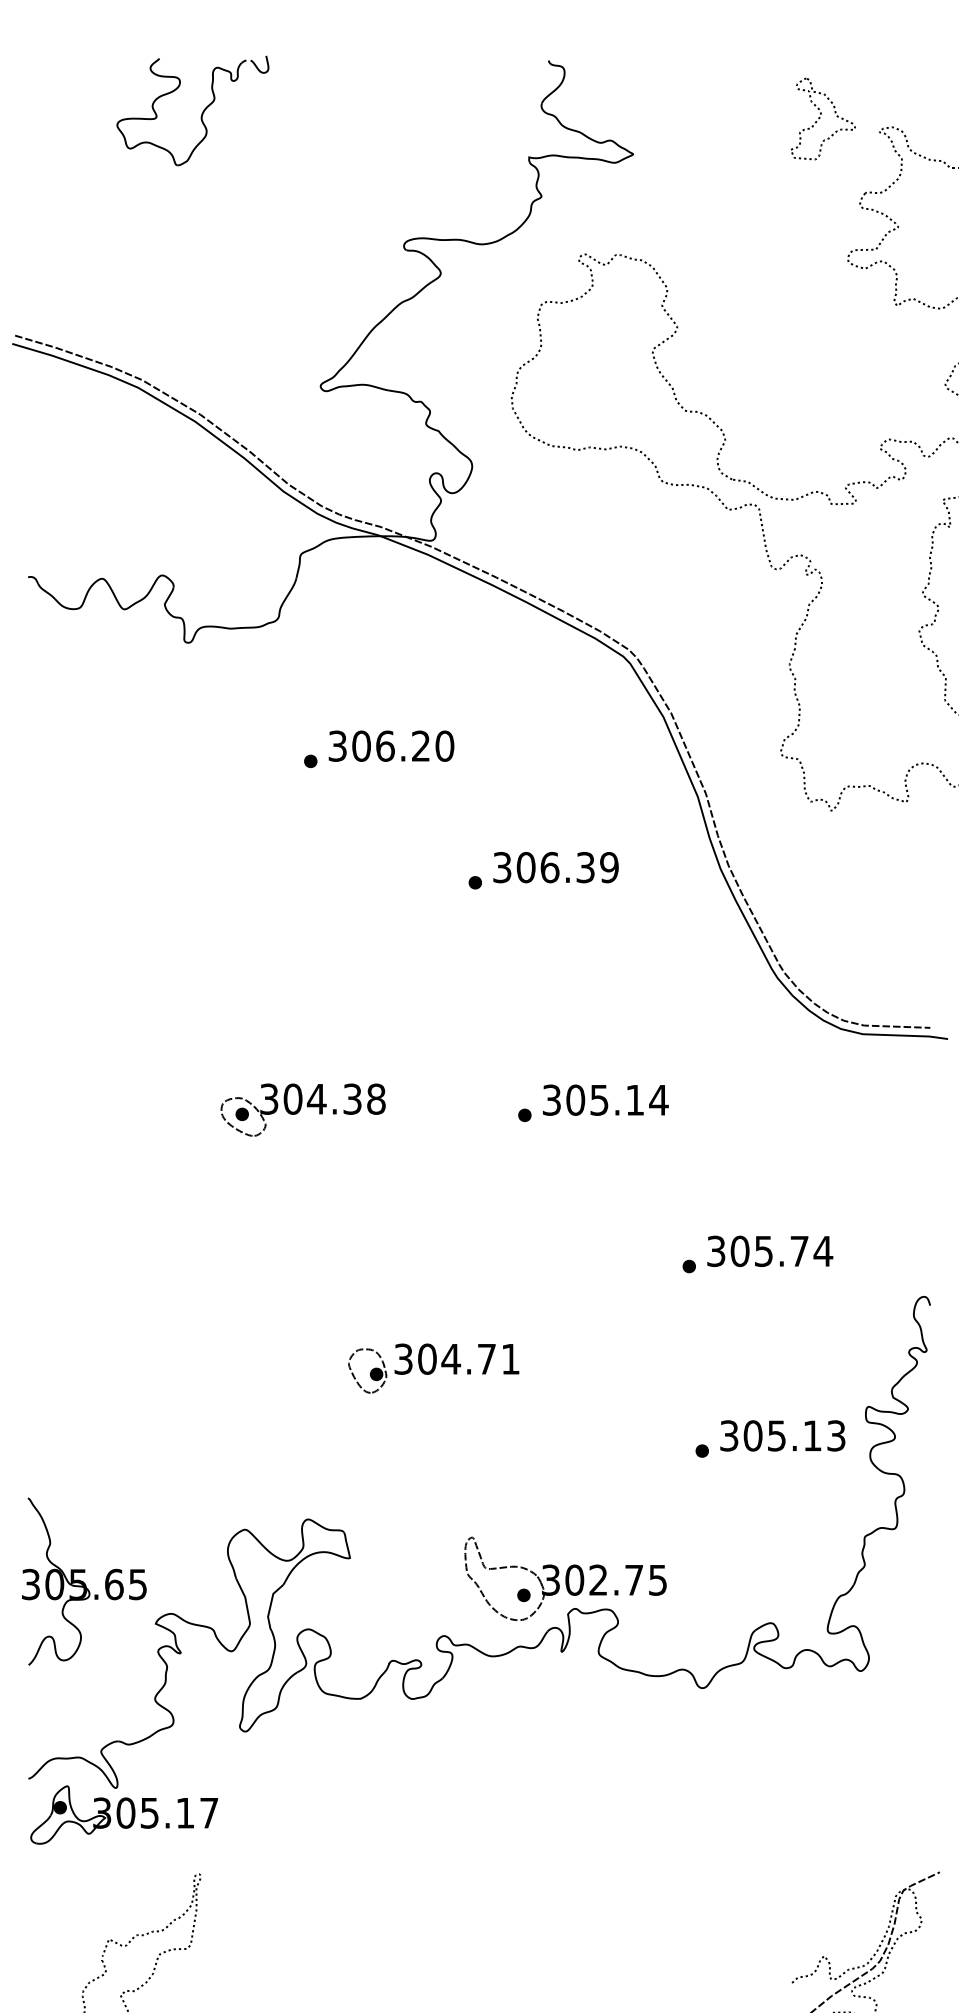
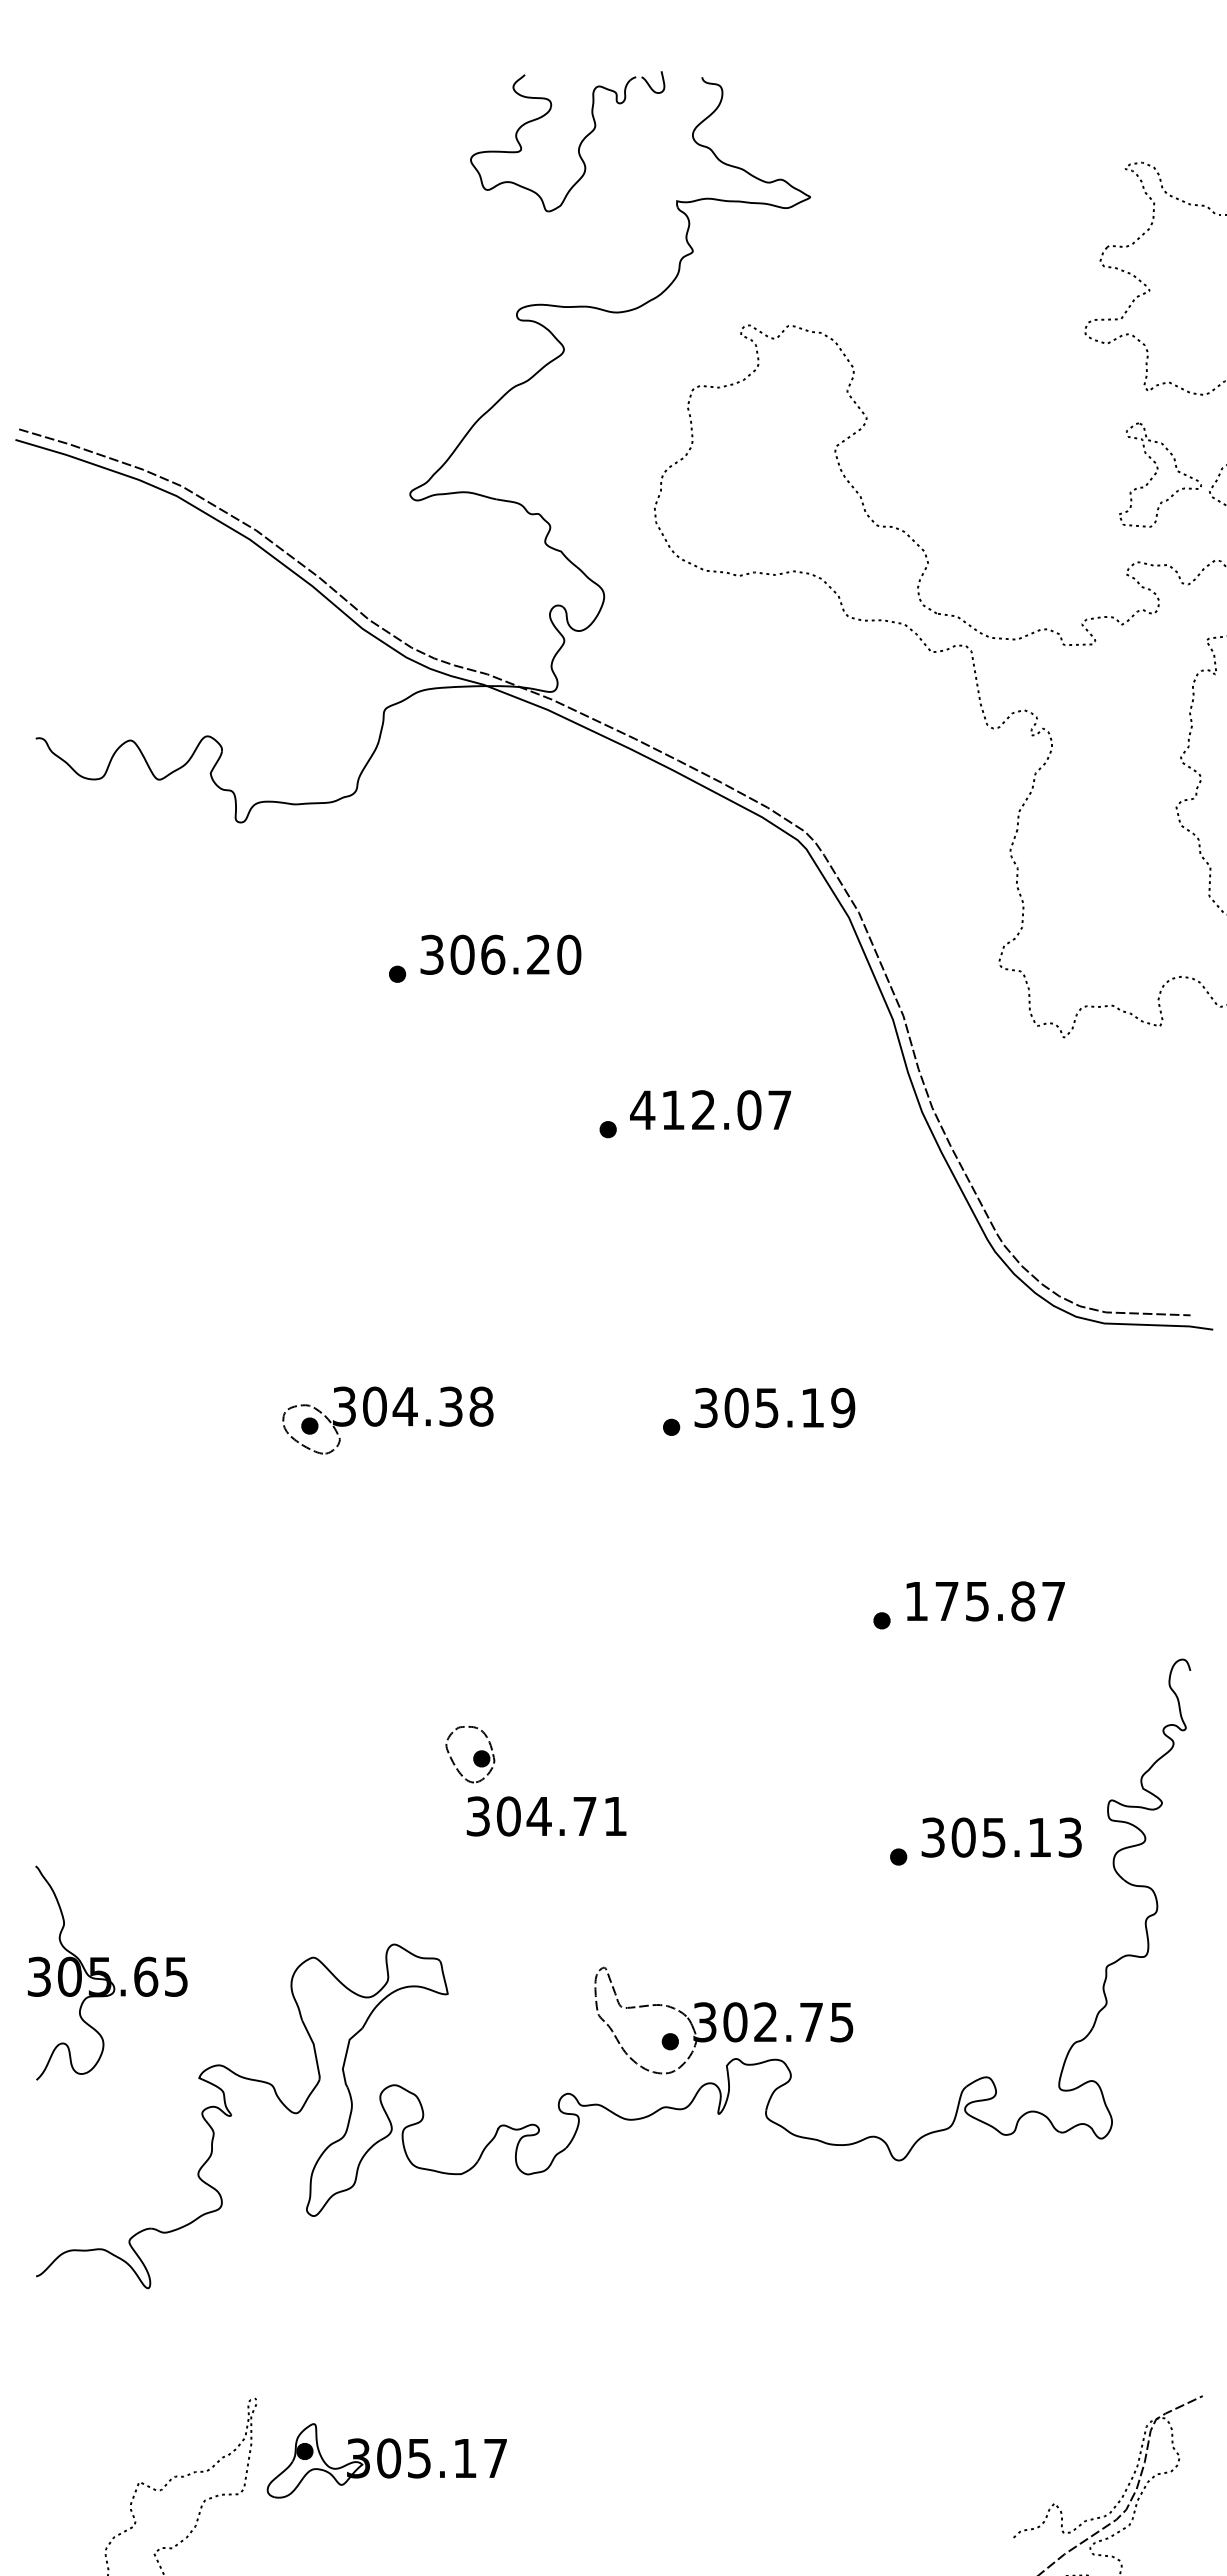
part: (201, 114) -> (578, 146), moved
part: (823, 118) -> (1160, 474), moved
text: (555, 867) -> (710, 1110), 306.39 -> 412.07
text: (658, 1099) -> (842, 1407), 305.14 -> 305.19
text: (770, 1251) -> (985, 1601), 305.74 -> 175.87
text: (456, 1359) -> (546, 1816), moved
part: (84, 1581) -> (107, 1972), moved
part: (124, 1814) -> (386, 2460), moved

